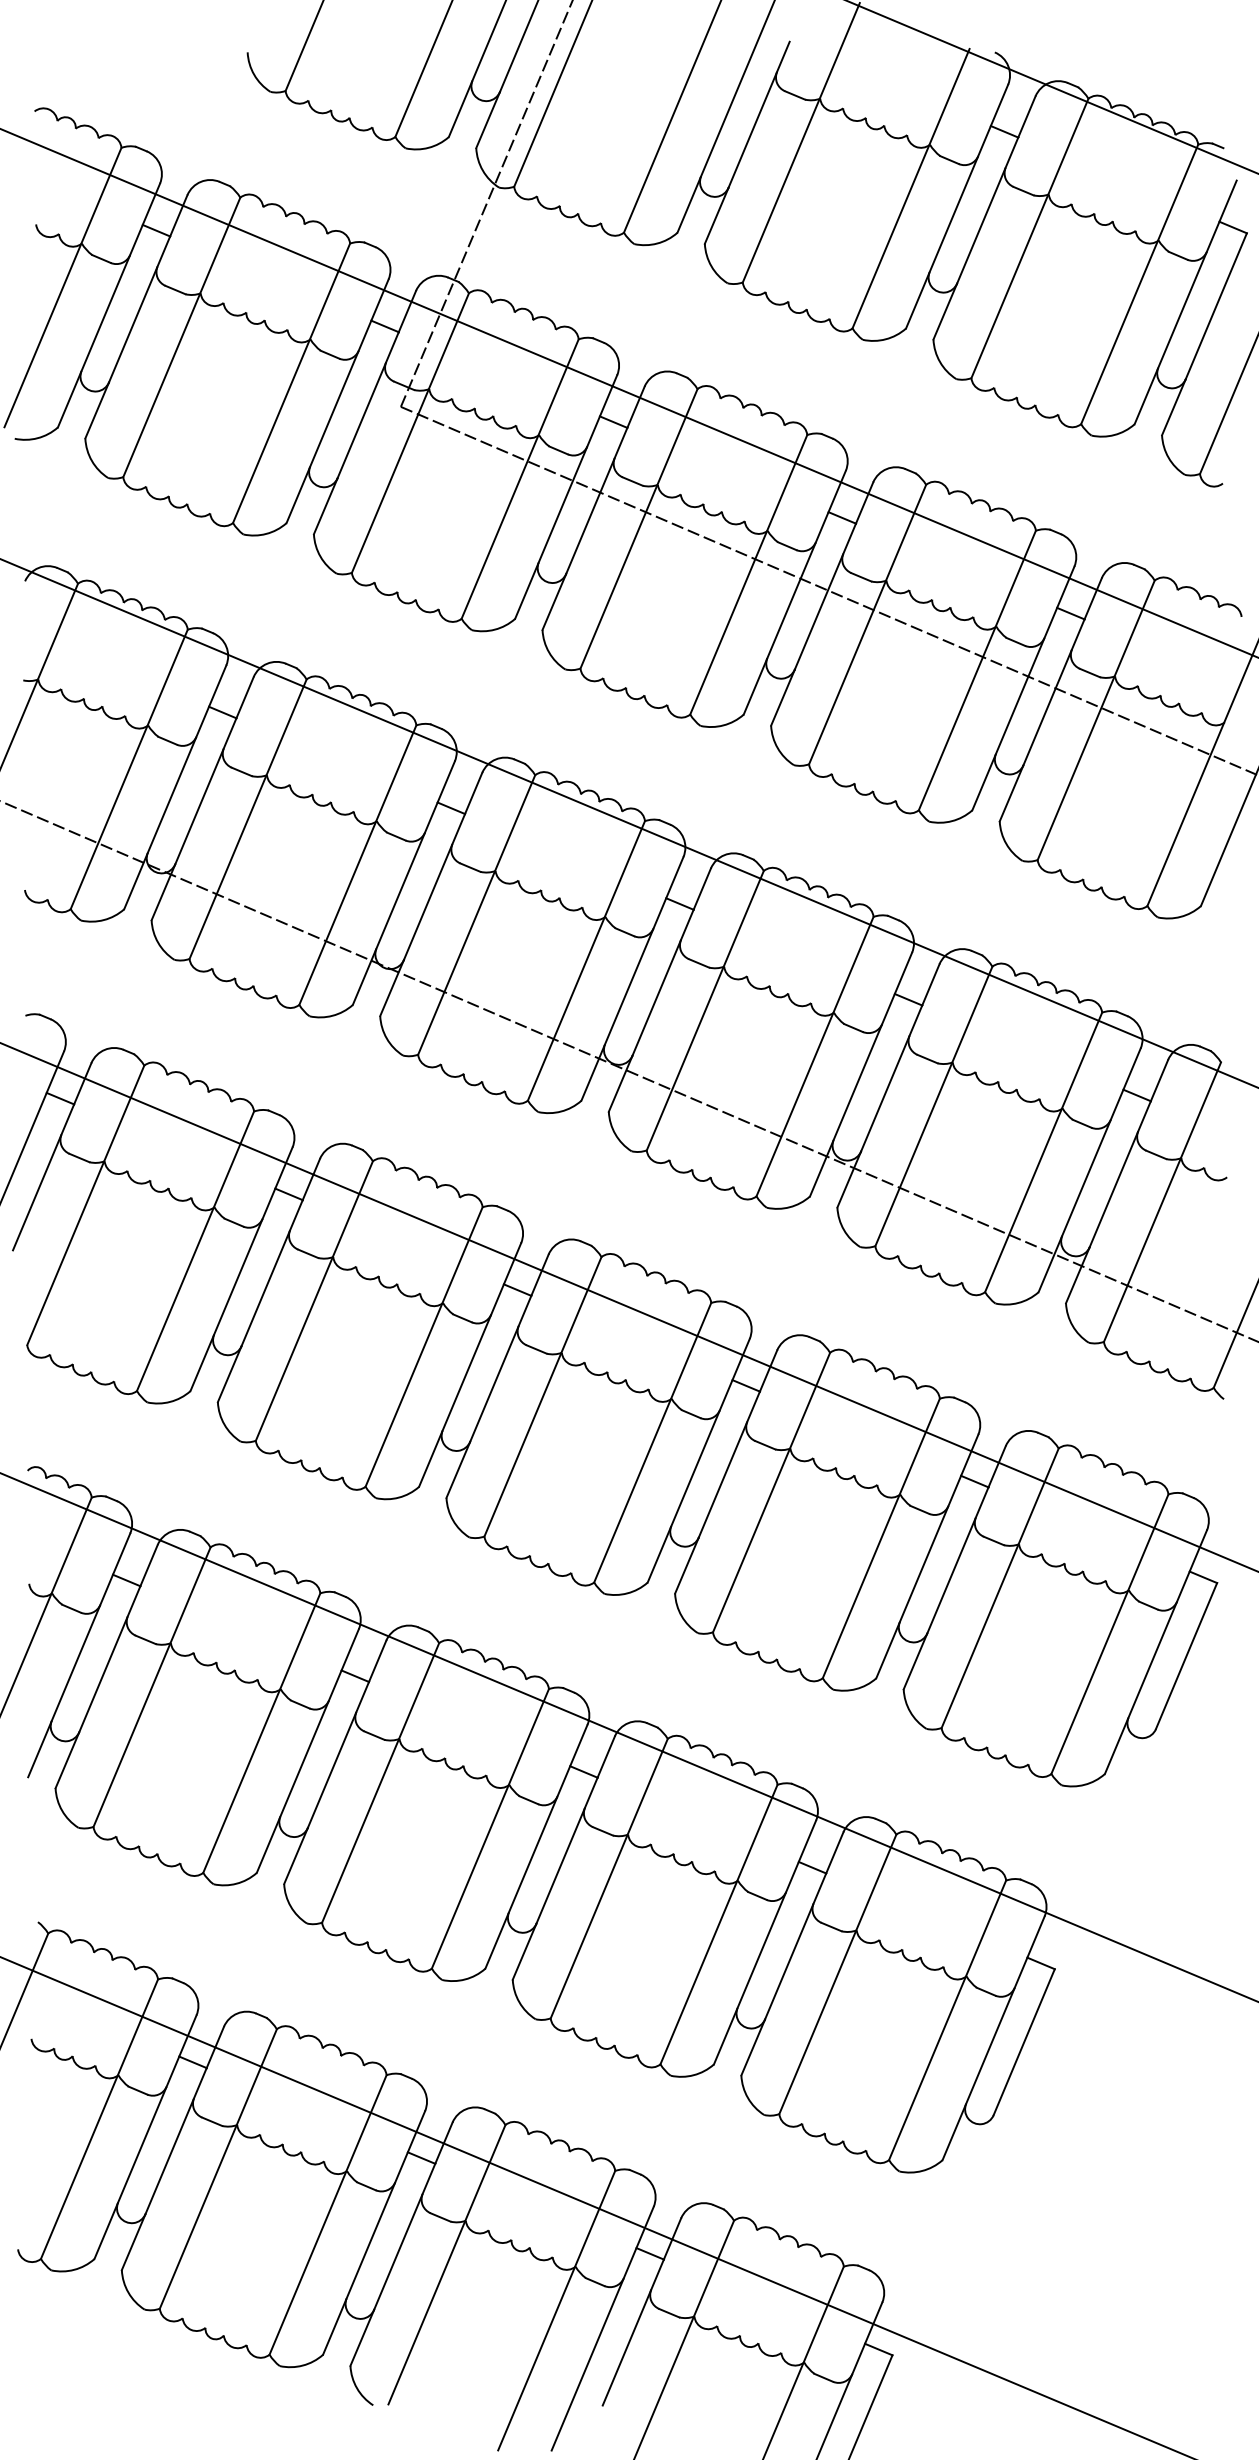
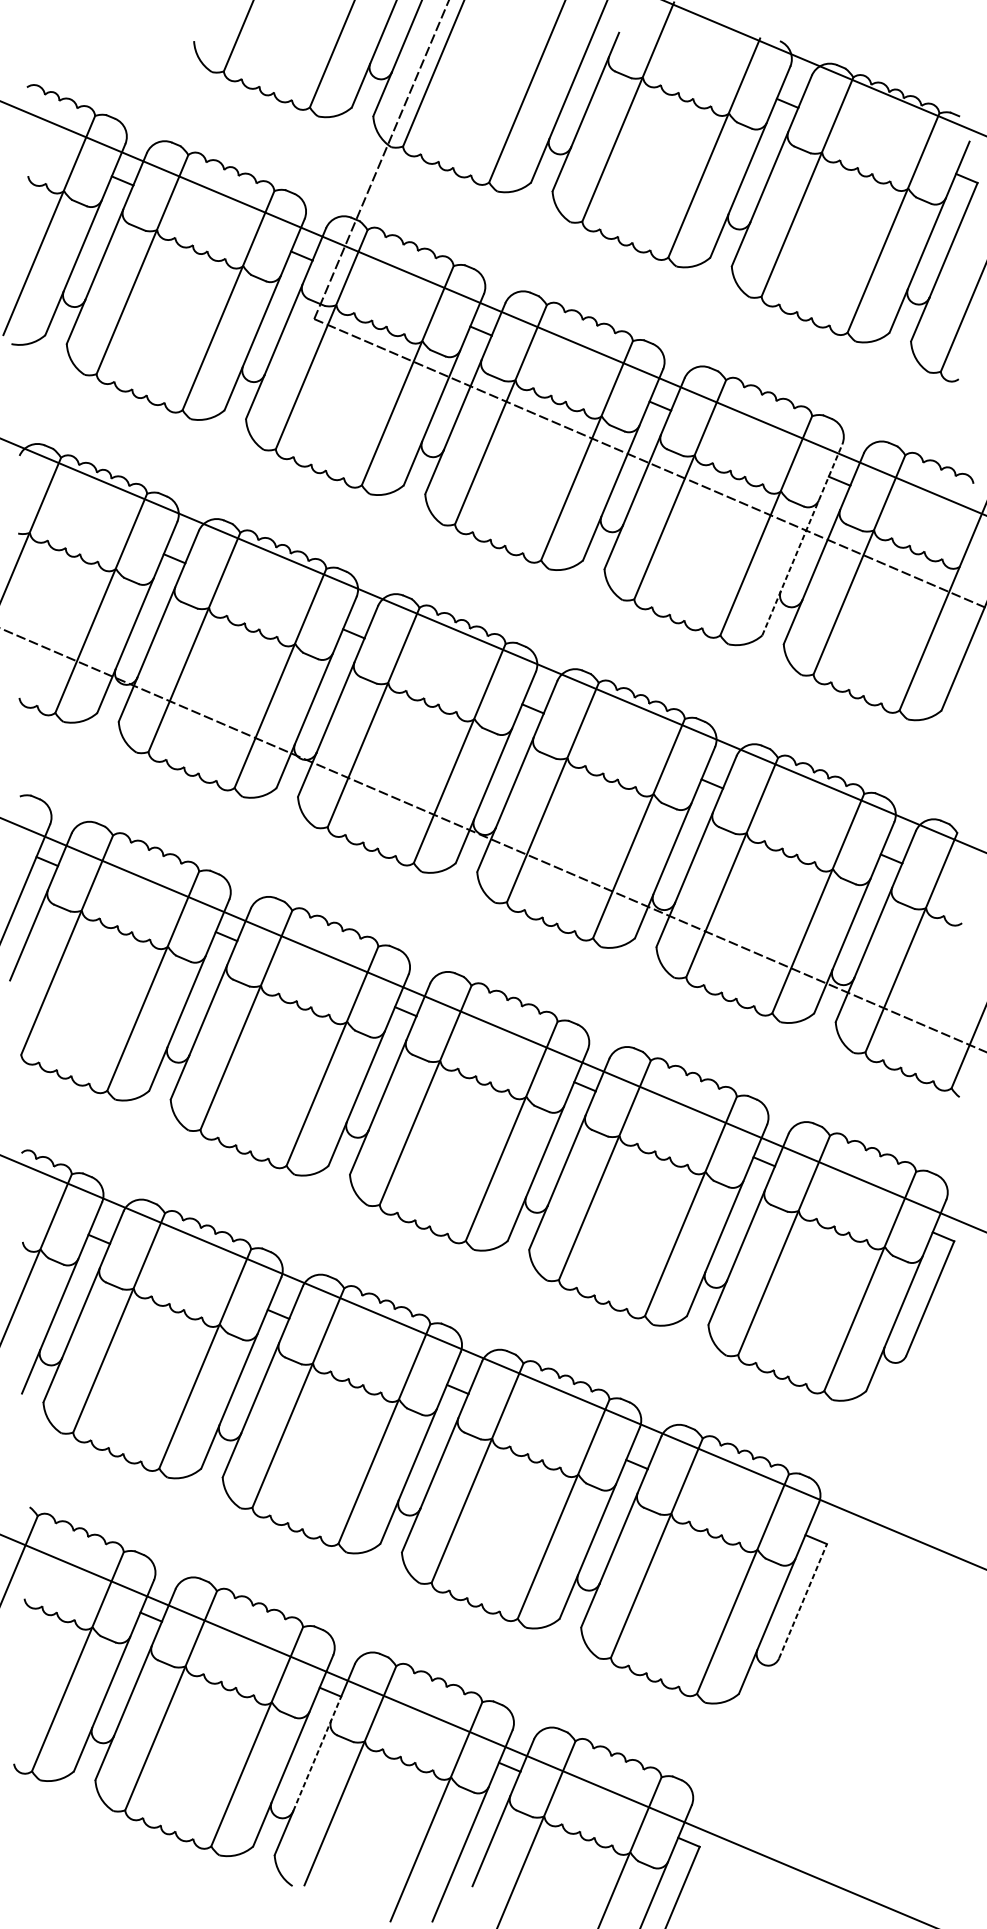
line: (1023, 688) -> (802, 539), solid -> dashed
line: (1024, 2041) -> (803, 1600), solid -> dashed
line: (404, 2236) -> (317, 1753), solid -> dashed

